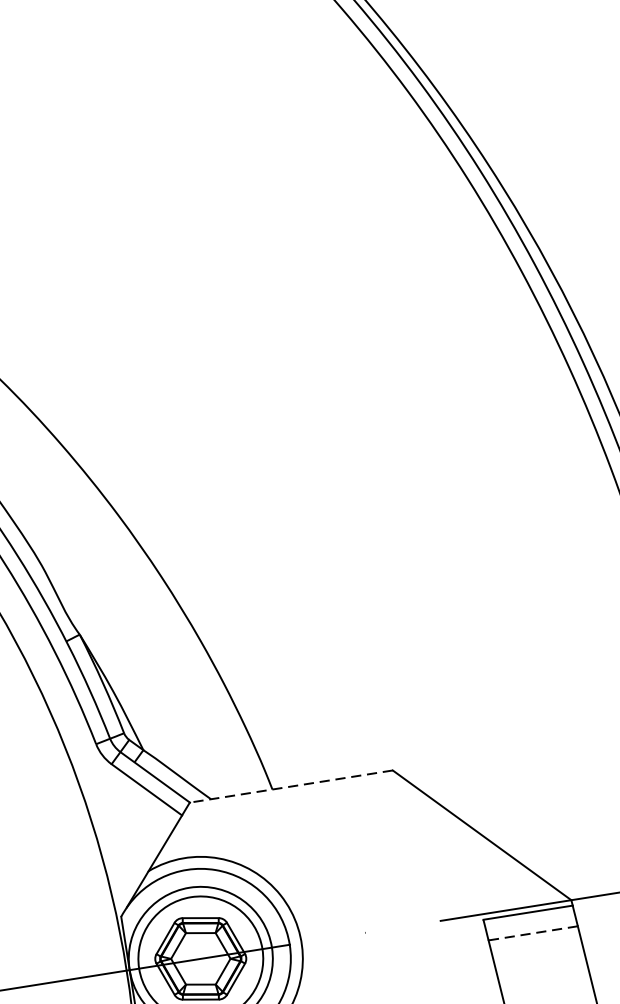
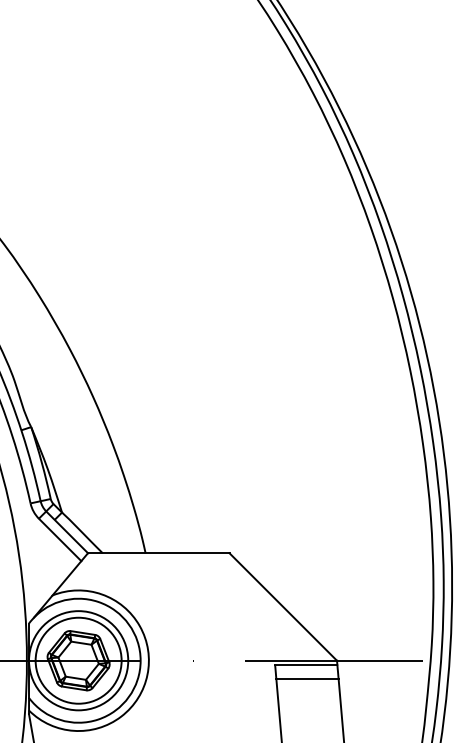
line: (290, 786) -> (158, 553), dashed -> solid
line: (533, 933) -> (307, 679), dashed -> solid

